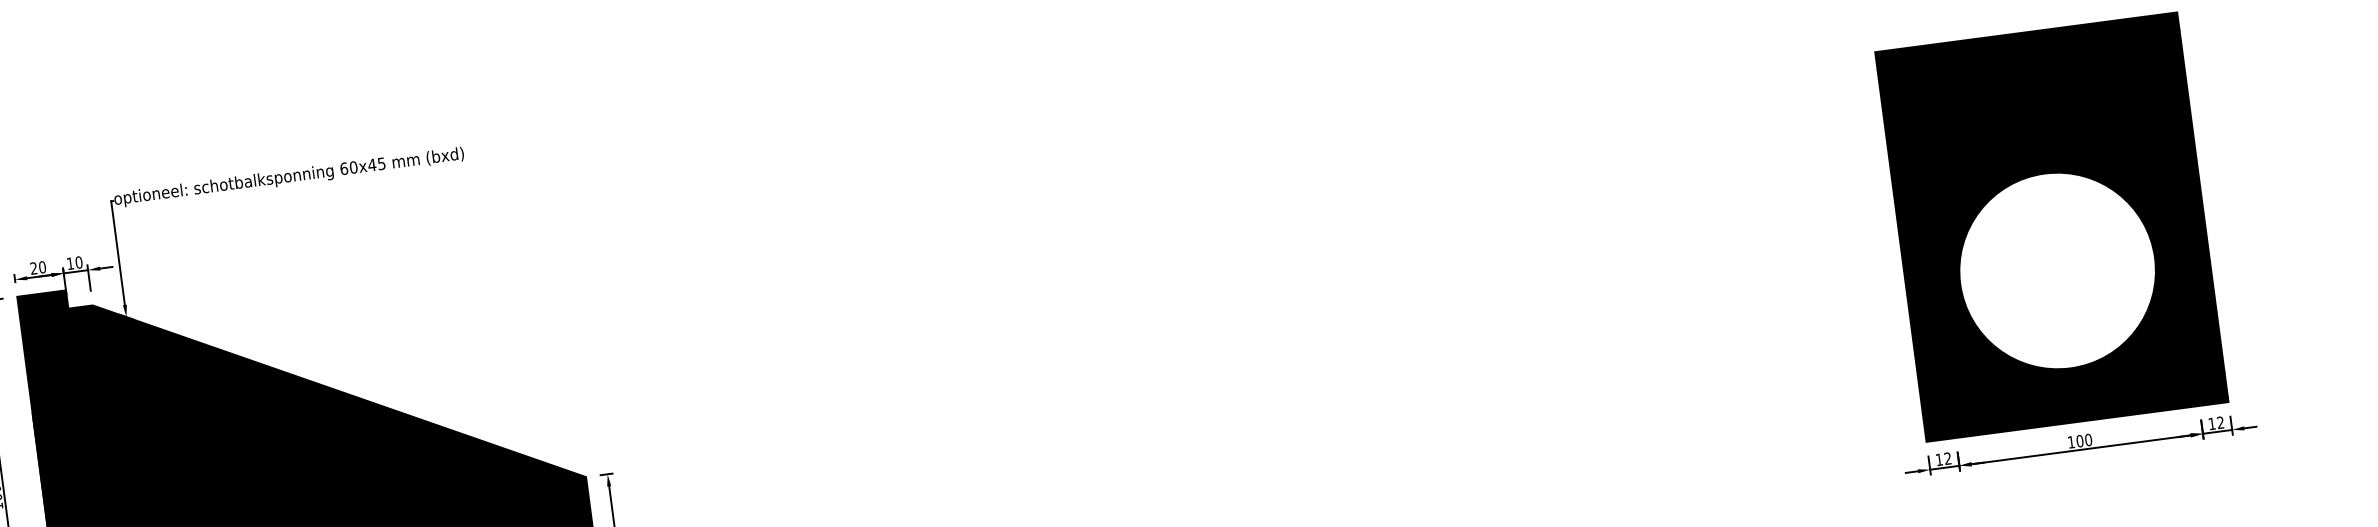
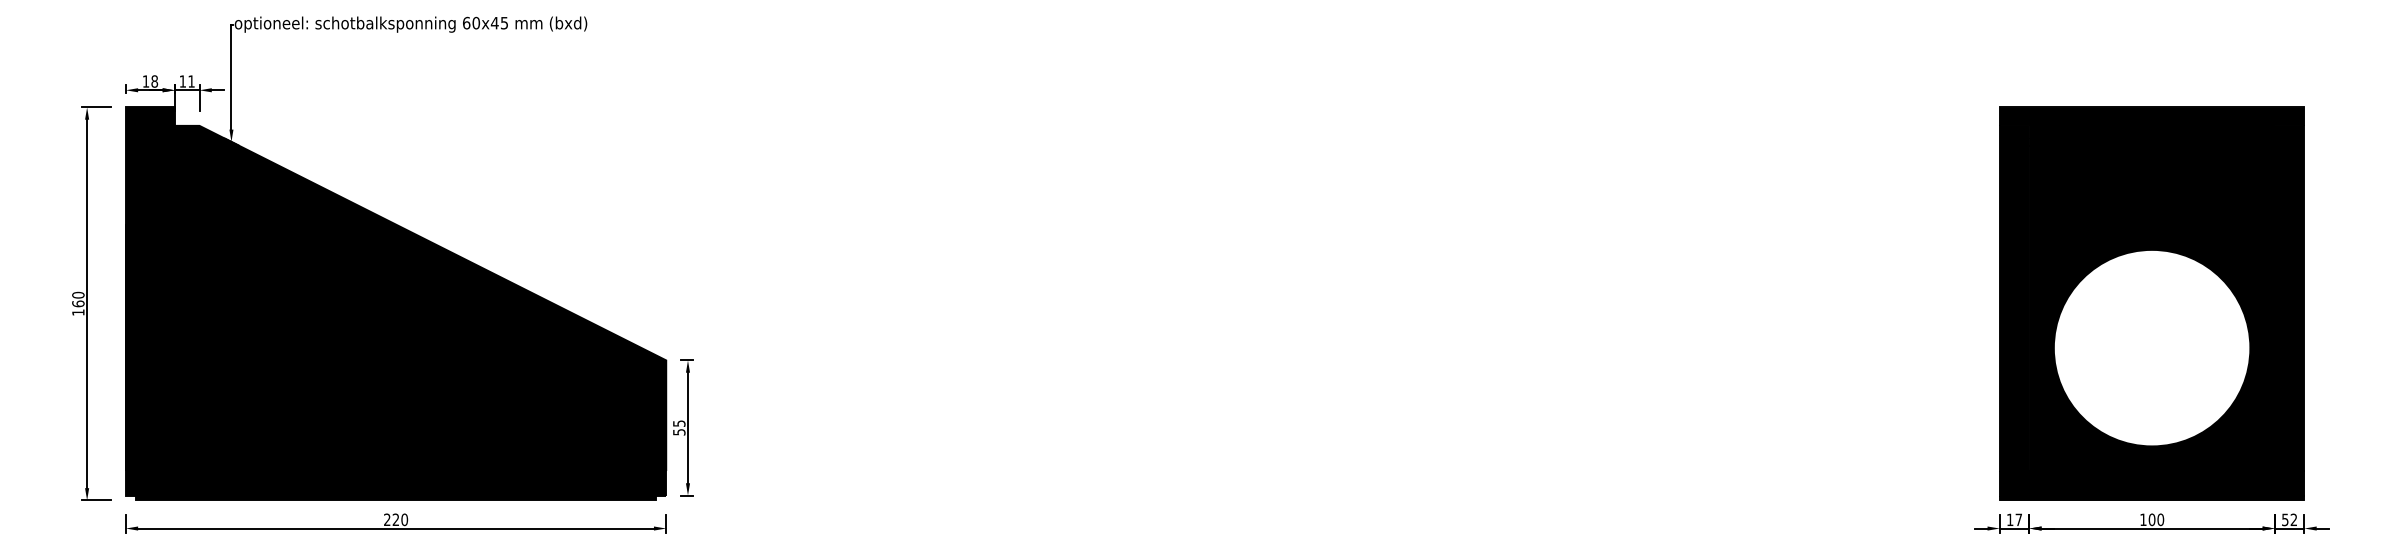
text: (78, 262) -> (191, 81), 10 -> 11
text: (38, 267) -> (150, 81), 20 -> 18
text: (2212, 423) -> (2285, 519), 12 -> 52
text: (1947, 458) -> (2018, 519), 12 -> 17

